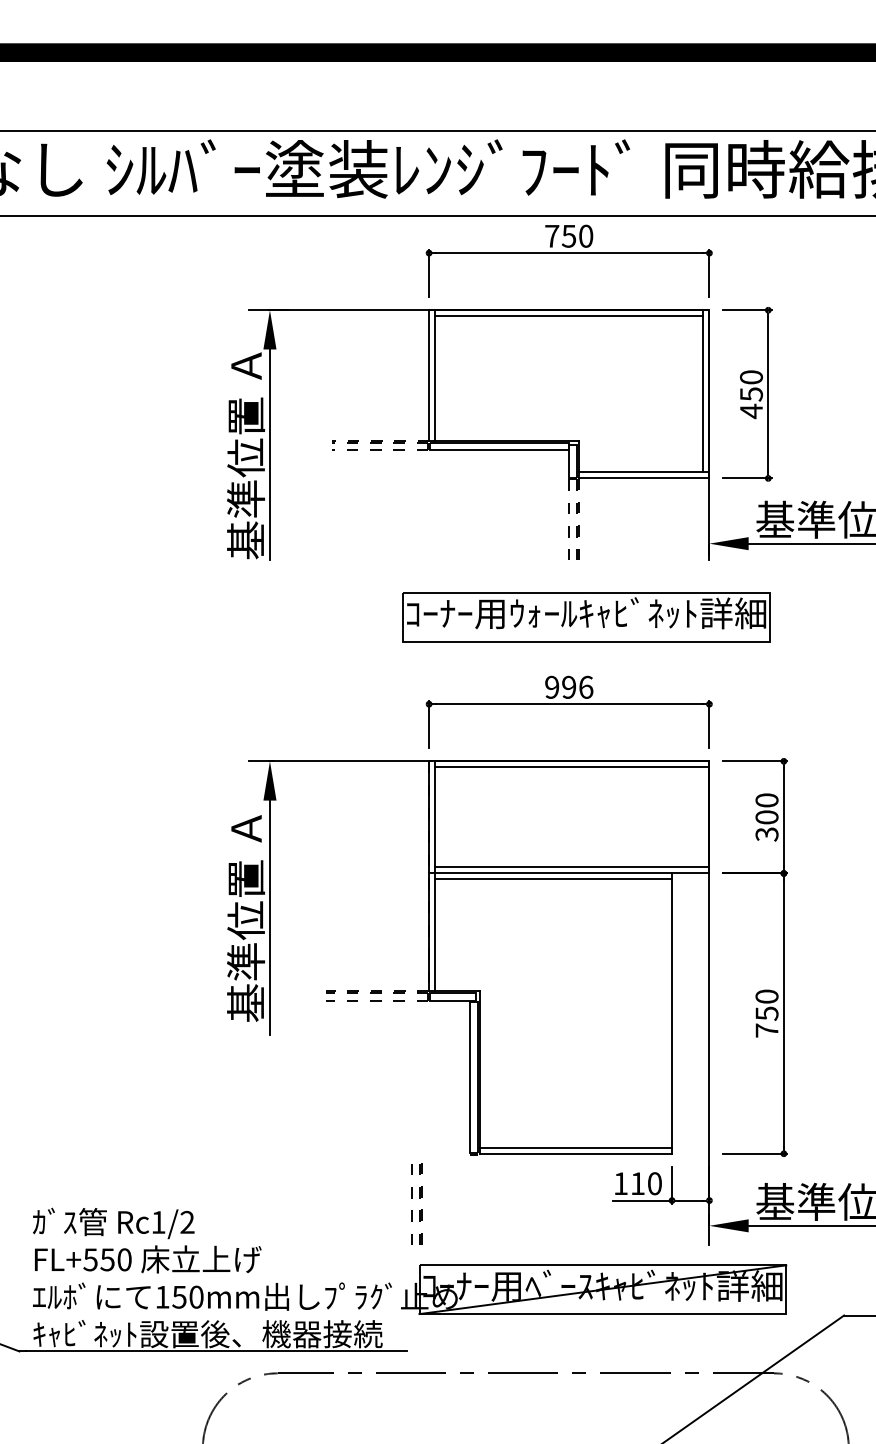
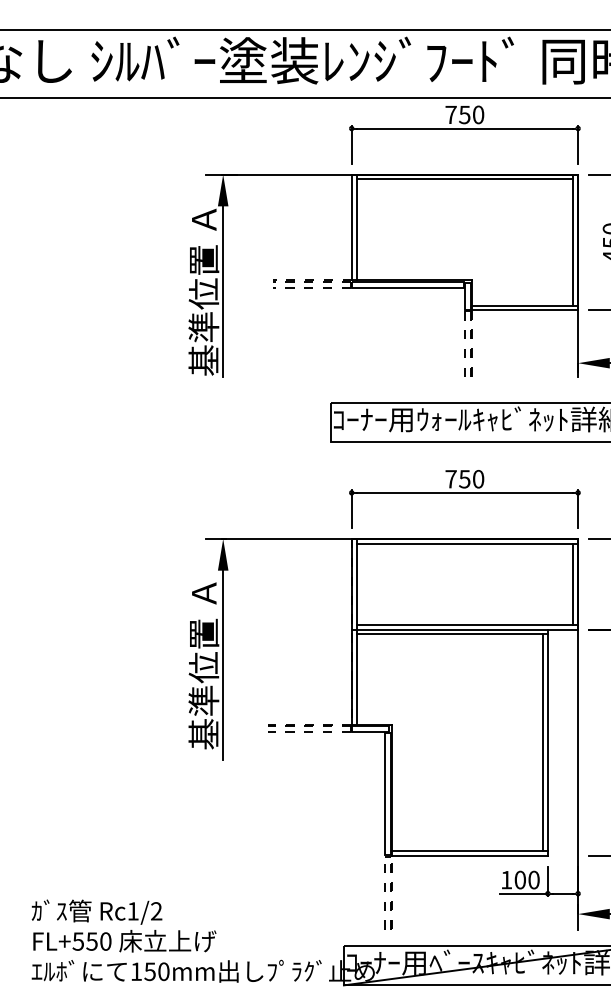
text: (569, 686) -> (465, 478), 996 -> 750
line: (702, 817) -> (572, 584), added
line: (666, 1013) -> (543, 742), added
text: (637, 1183) -> (520, 879), 110 -> 100
part: (416, 1203) -> (388, 896), moved

